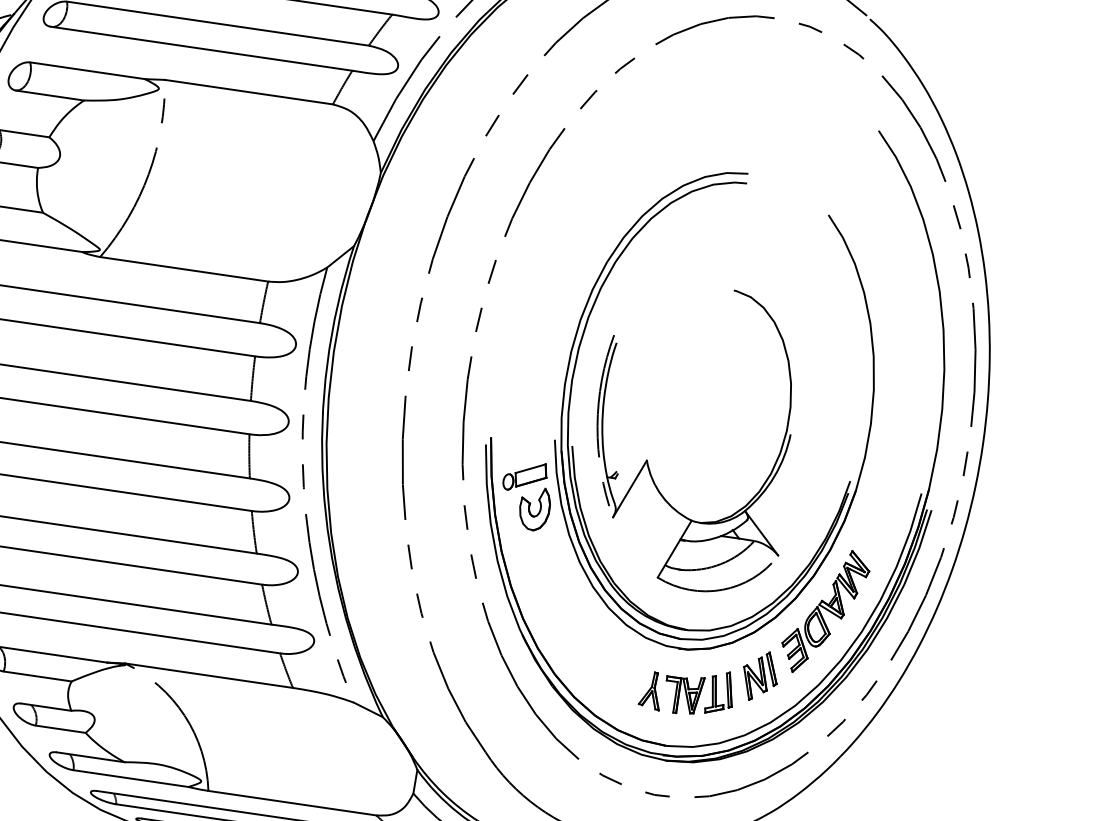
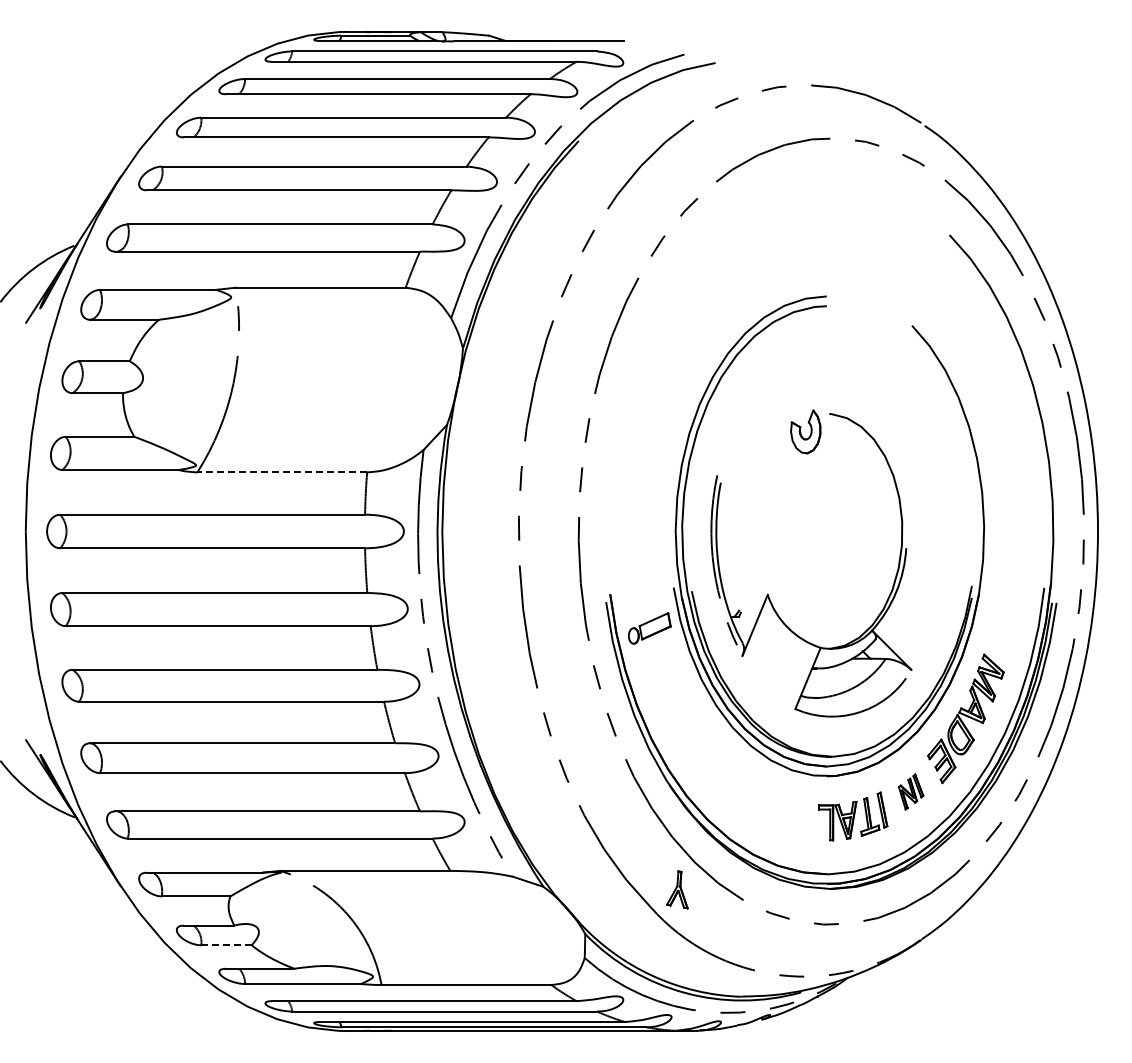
line: (184, 269) -> (282, 472), solid -> dashed
part: (534, 508) -> (805, 431), moved
part: (759, 675) -> (910, 791), size x0.7
part: (651, 690) -> (677, 889), moved
line: (60, 729) -> (226, 945), solid -> dashed

